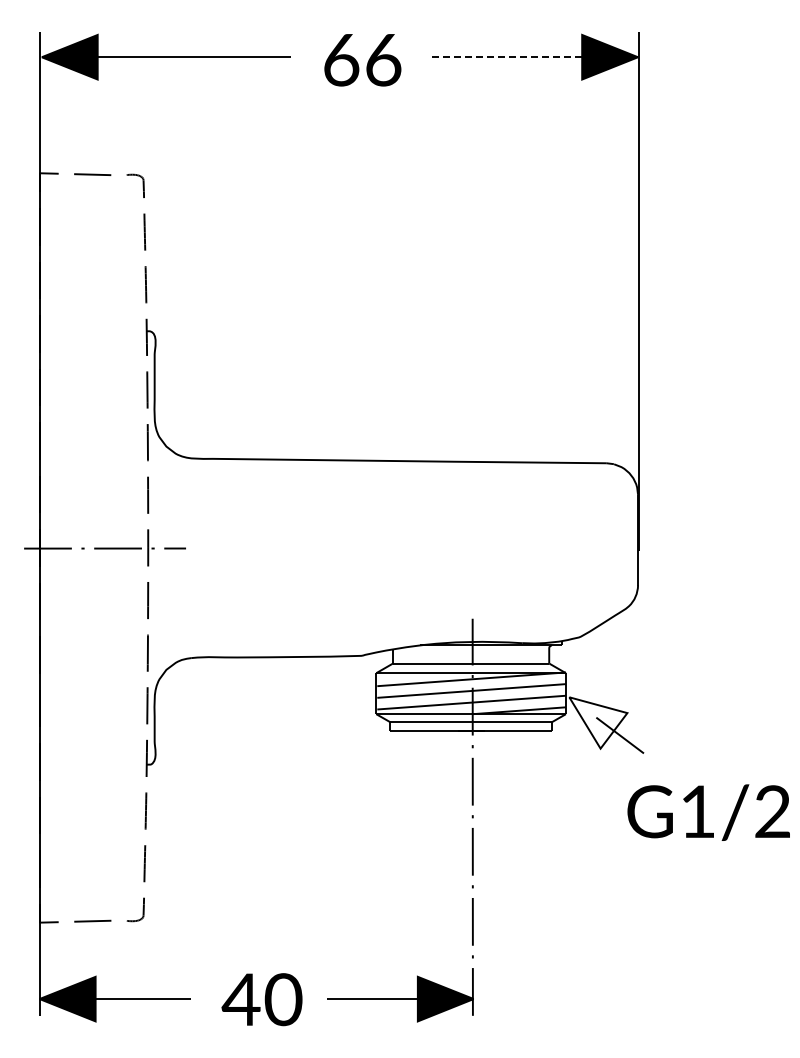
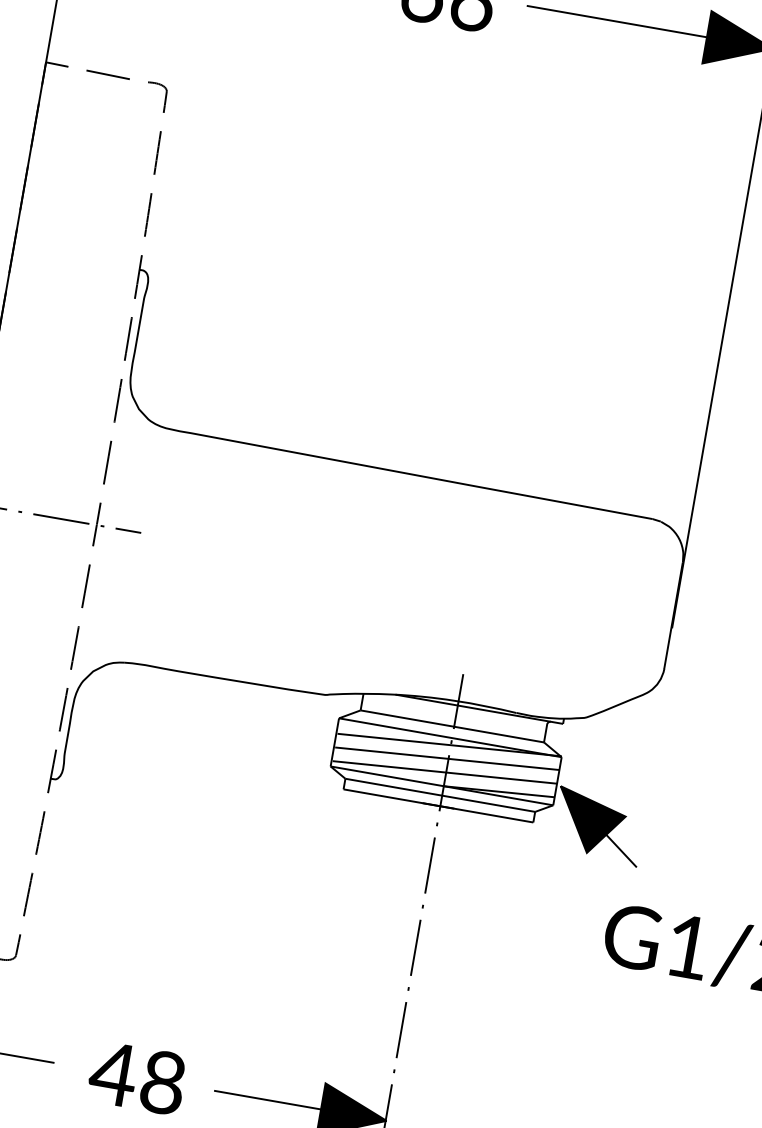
line: (516, 57) -> (629, 24), dashed -> solid
fill: (598, 722) -> (589, 821), added
text: (283, 999) -> (163, 1082), 40 -> 48

